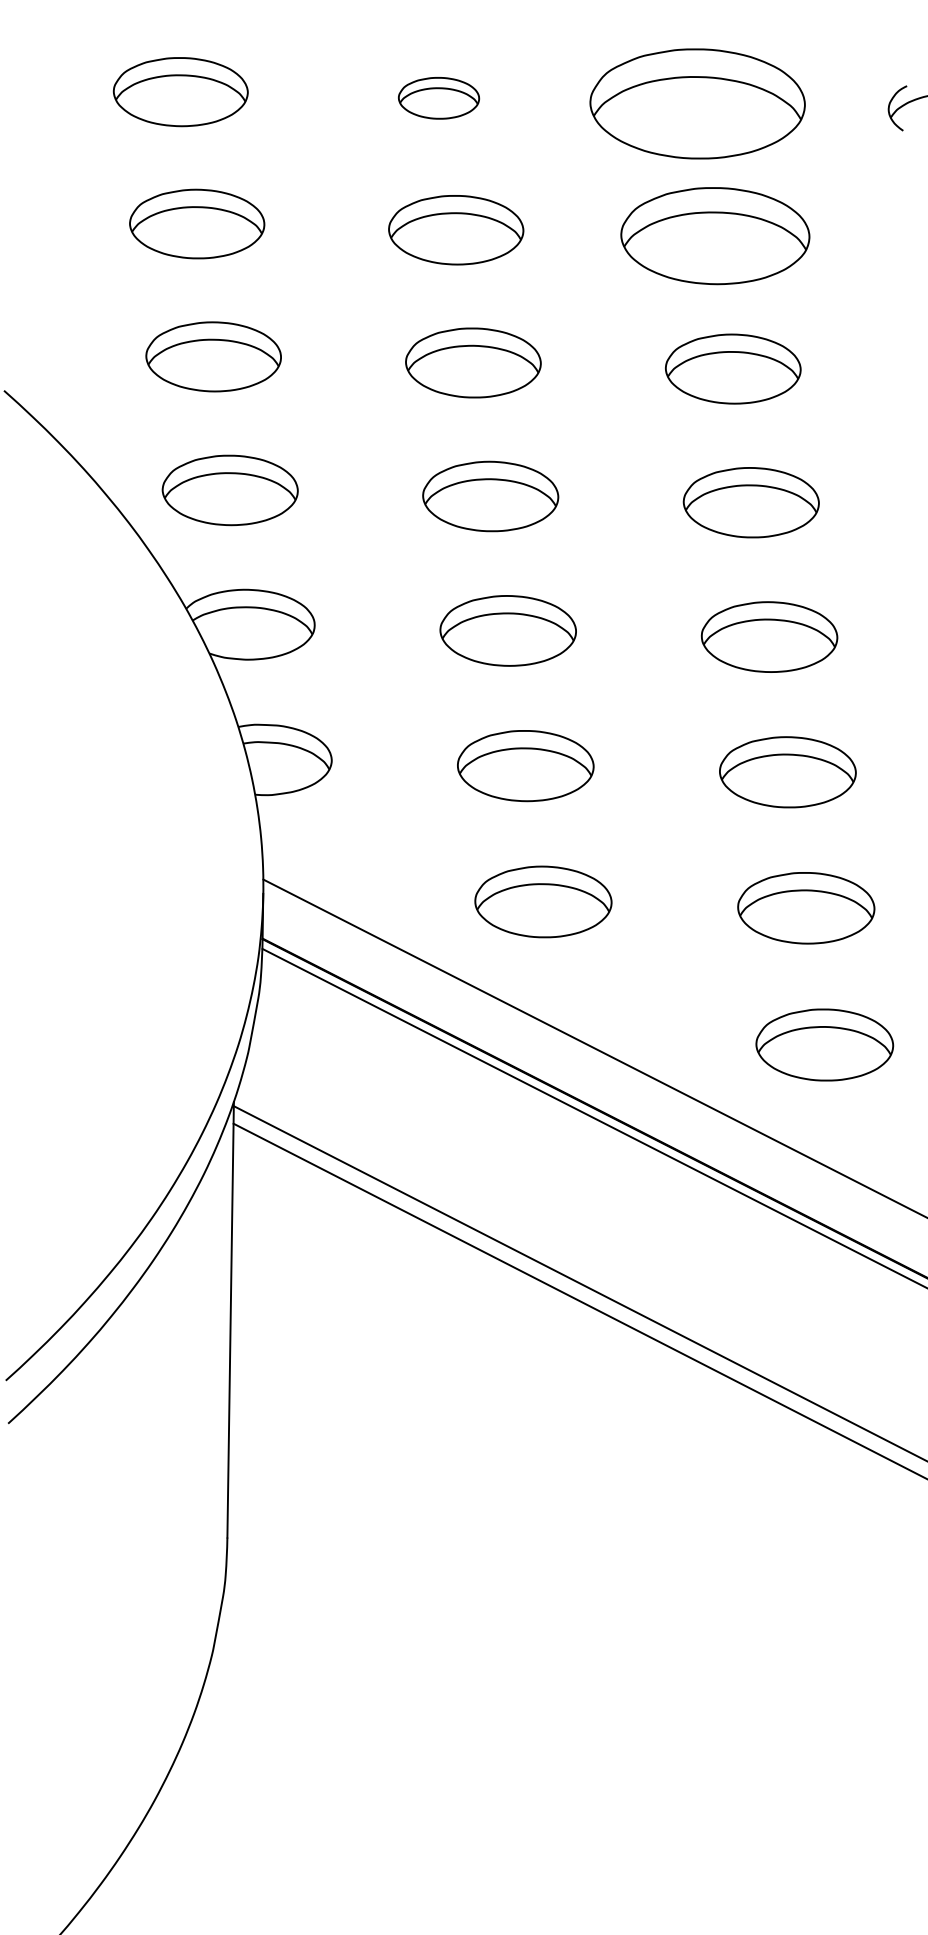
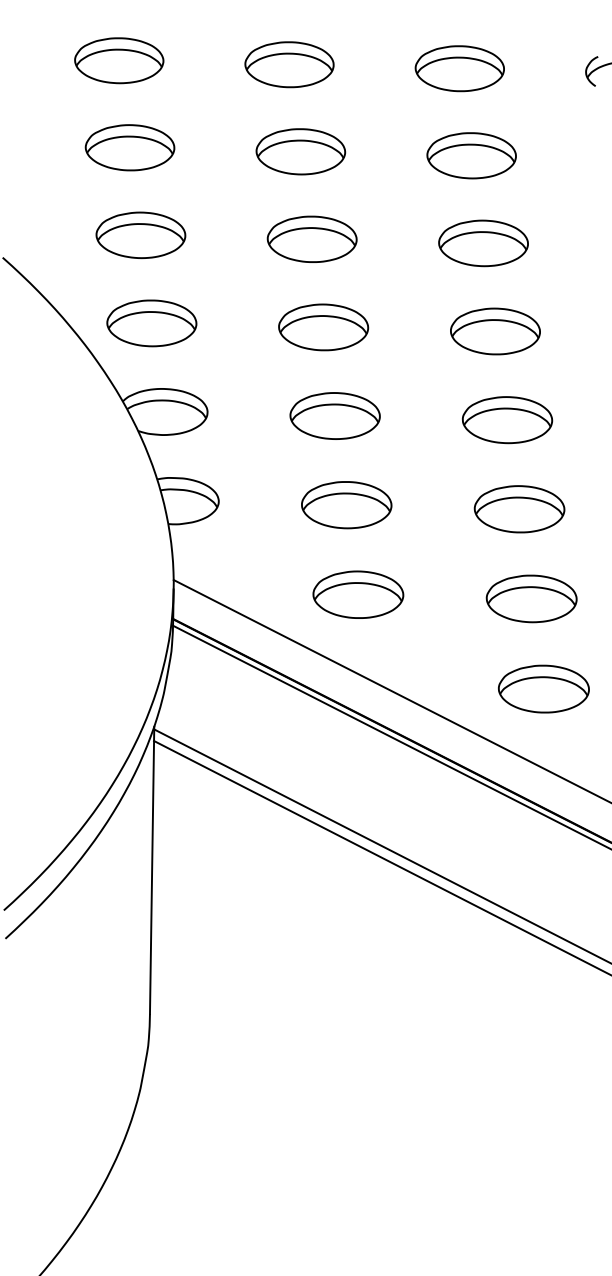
part: (438, 97) -> (289, 64), size x1.67
part: (696, 103) -> (459, 68), size x0.62
part: (714, 235) -> (471, 155), size x0.71

